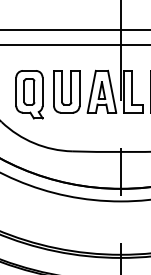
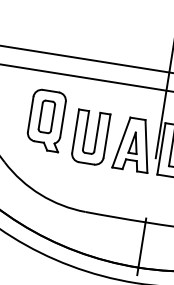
part: (29, 94) -> (46, 120), moved

